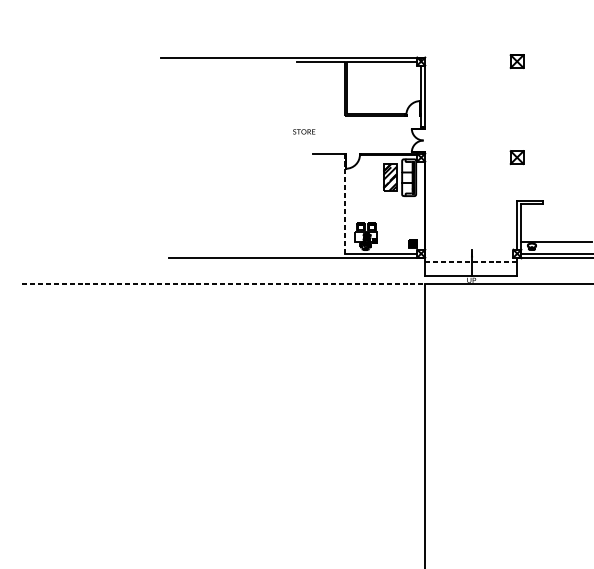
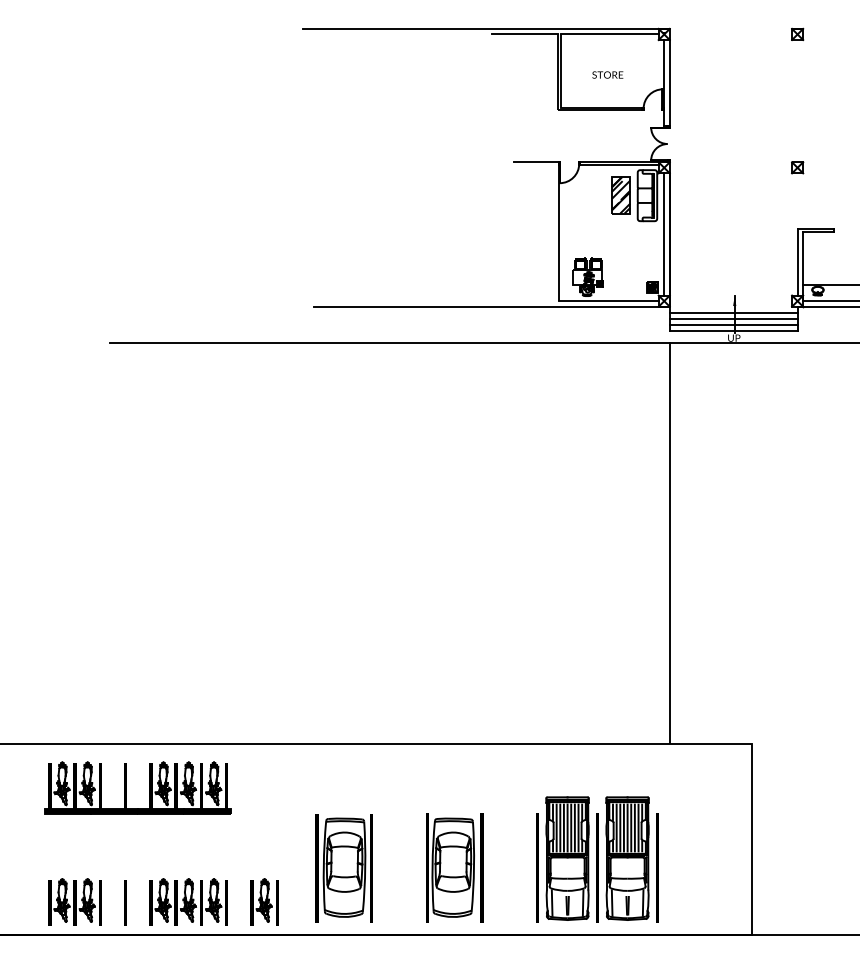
part: (517, 61) -> (797, 34), size x0.62
text: (303, 131) -> (607, 74), moved
part: (517, 157) -> (797, 167), size x0.62
line: (345, 203) -> (558, 231), dashed -> solid
line: (421, 205) -> (664, 234), added
line: (471, 261) -> (733, 312), dashed -> solid
line: (471, 266) -> (733, 319), added
line: (471, 271) -> (733, 325), added
line: (223, 284) -> (390, 343), dashed -> solid

